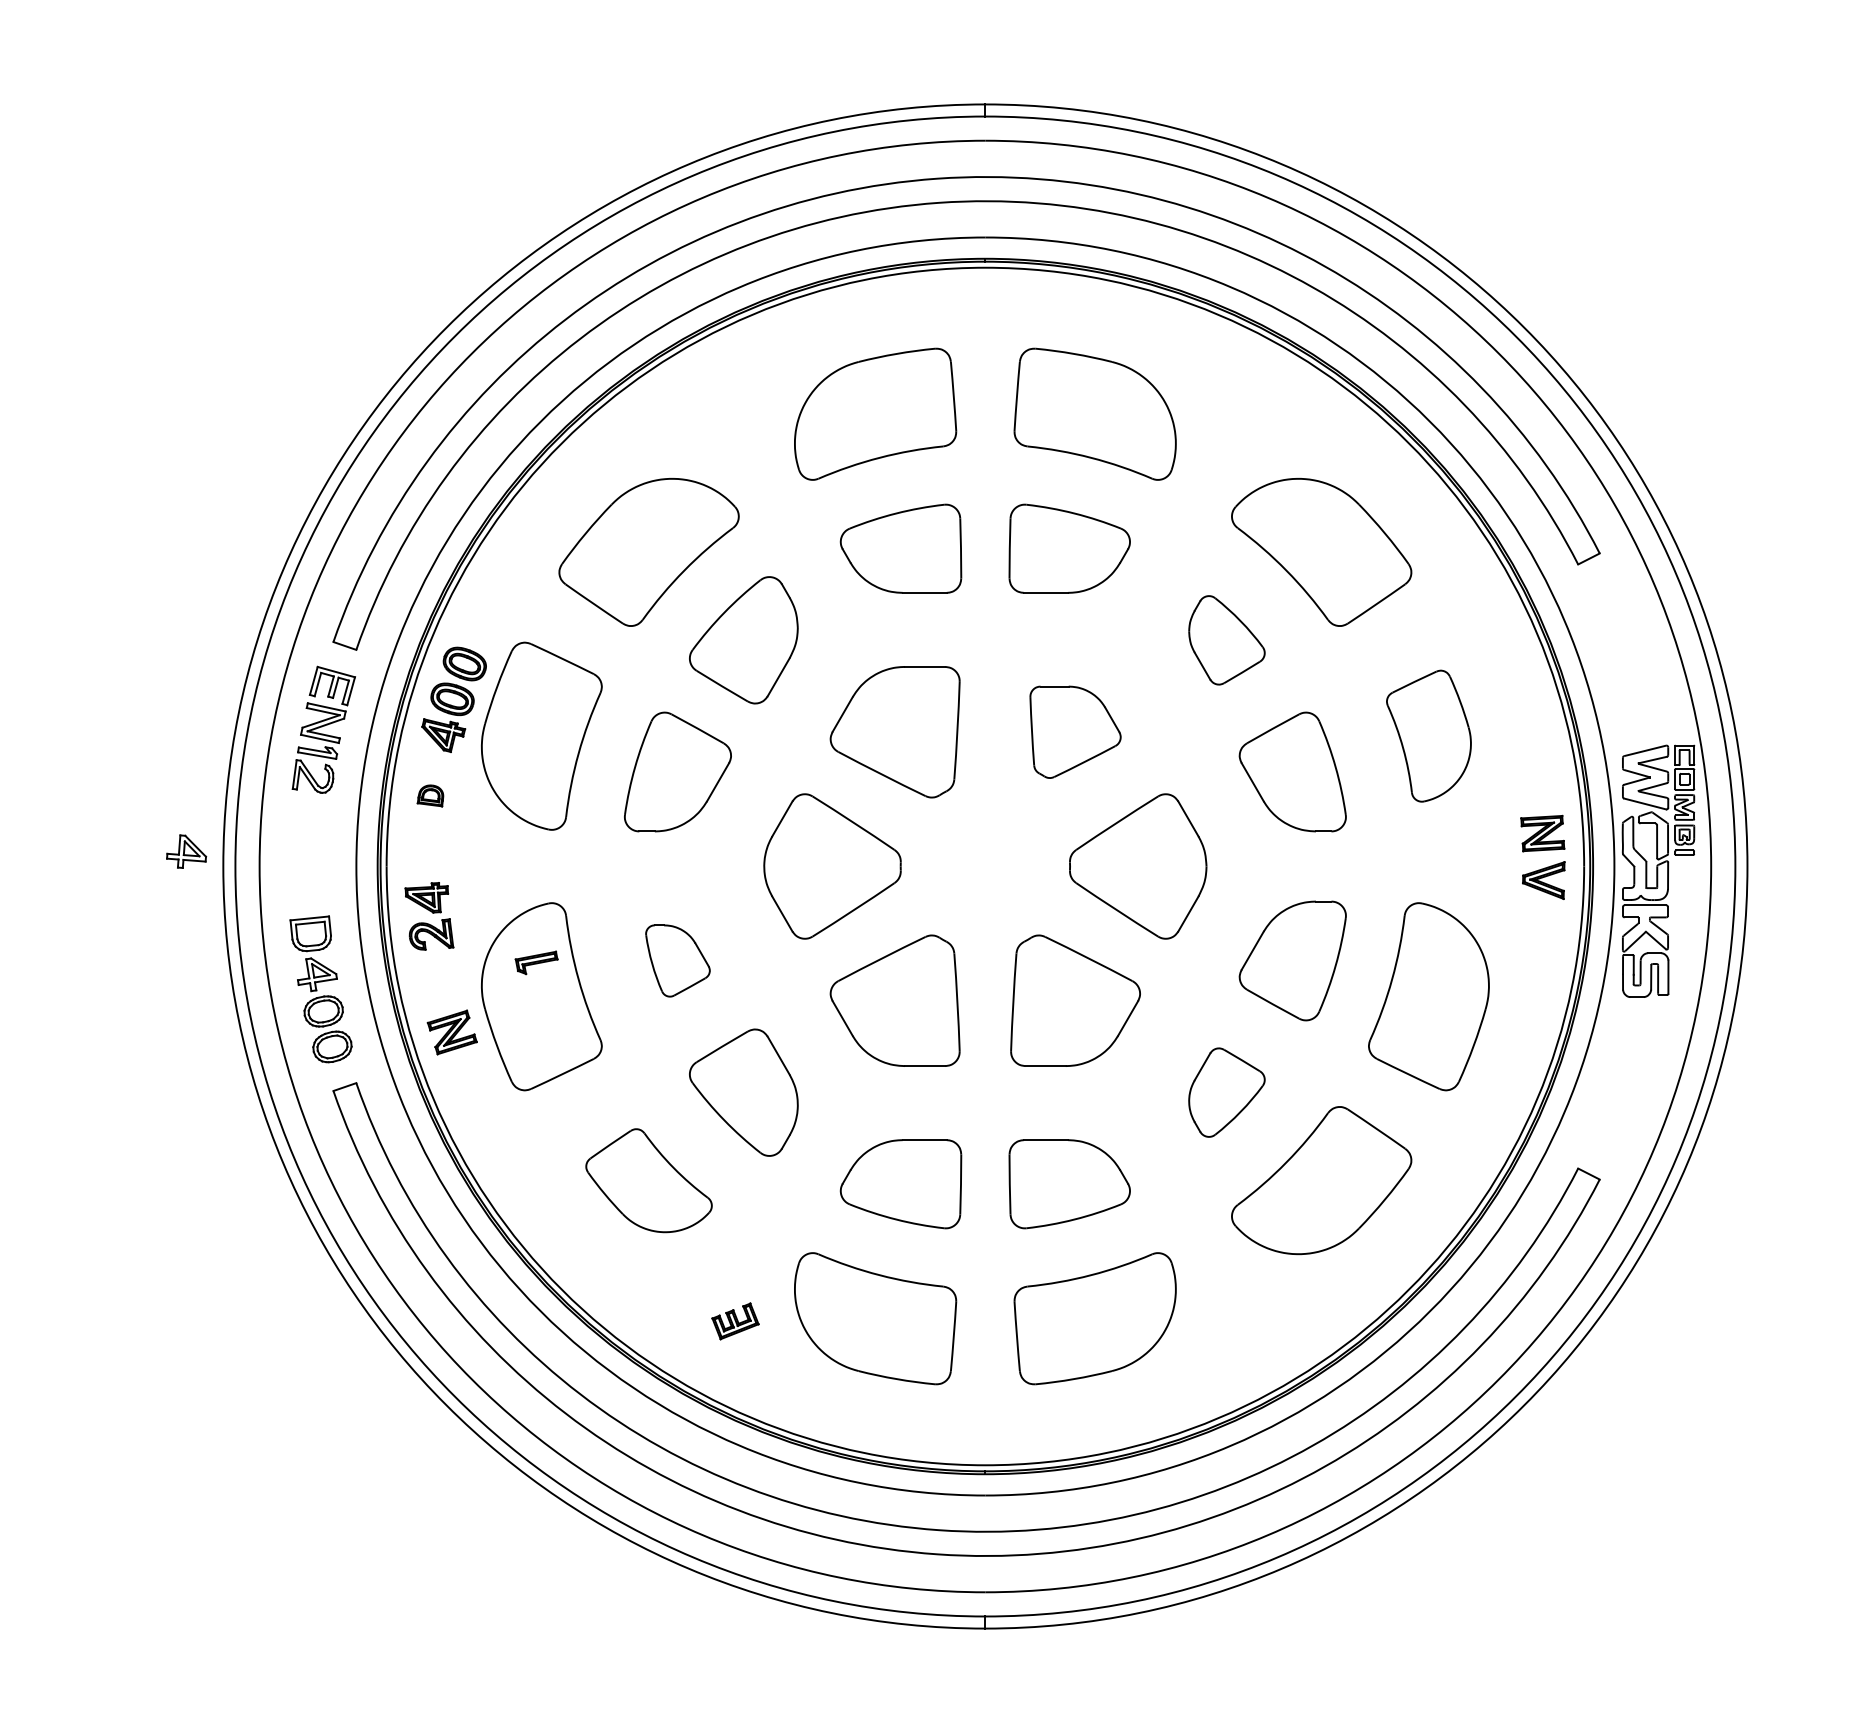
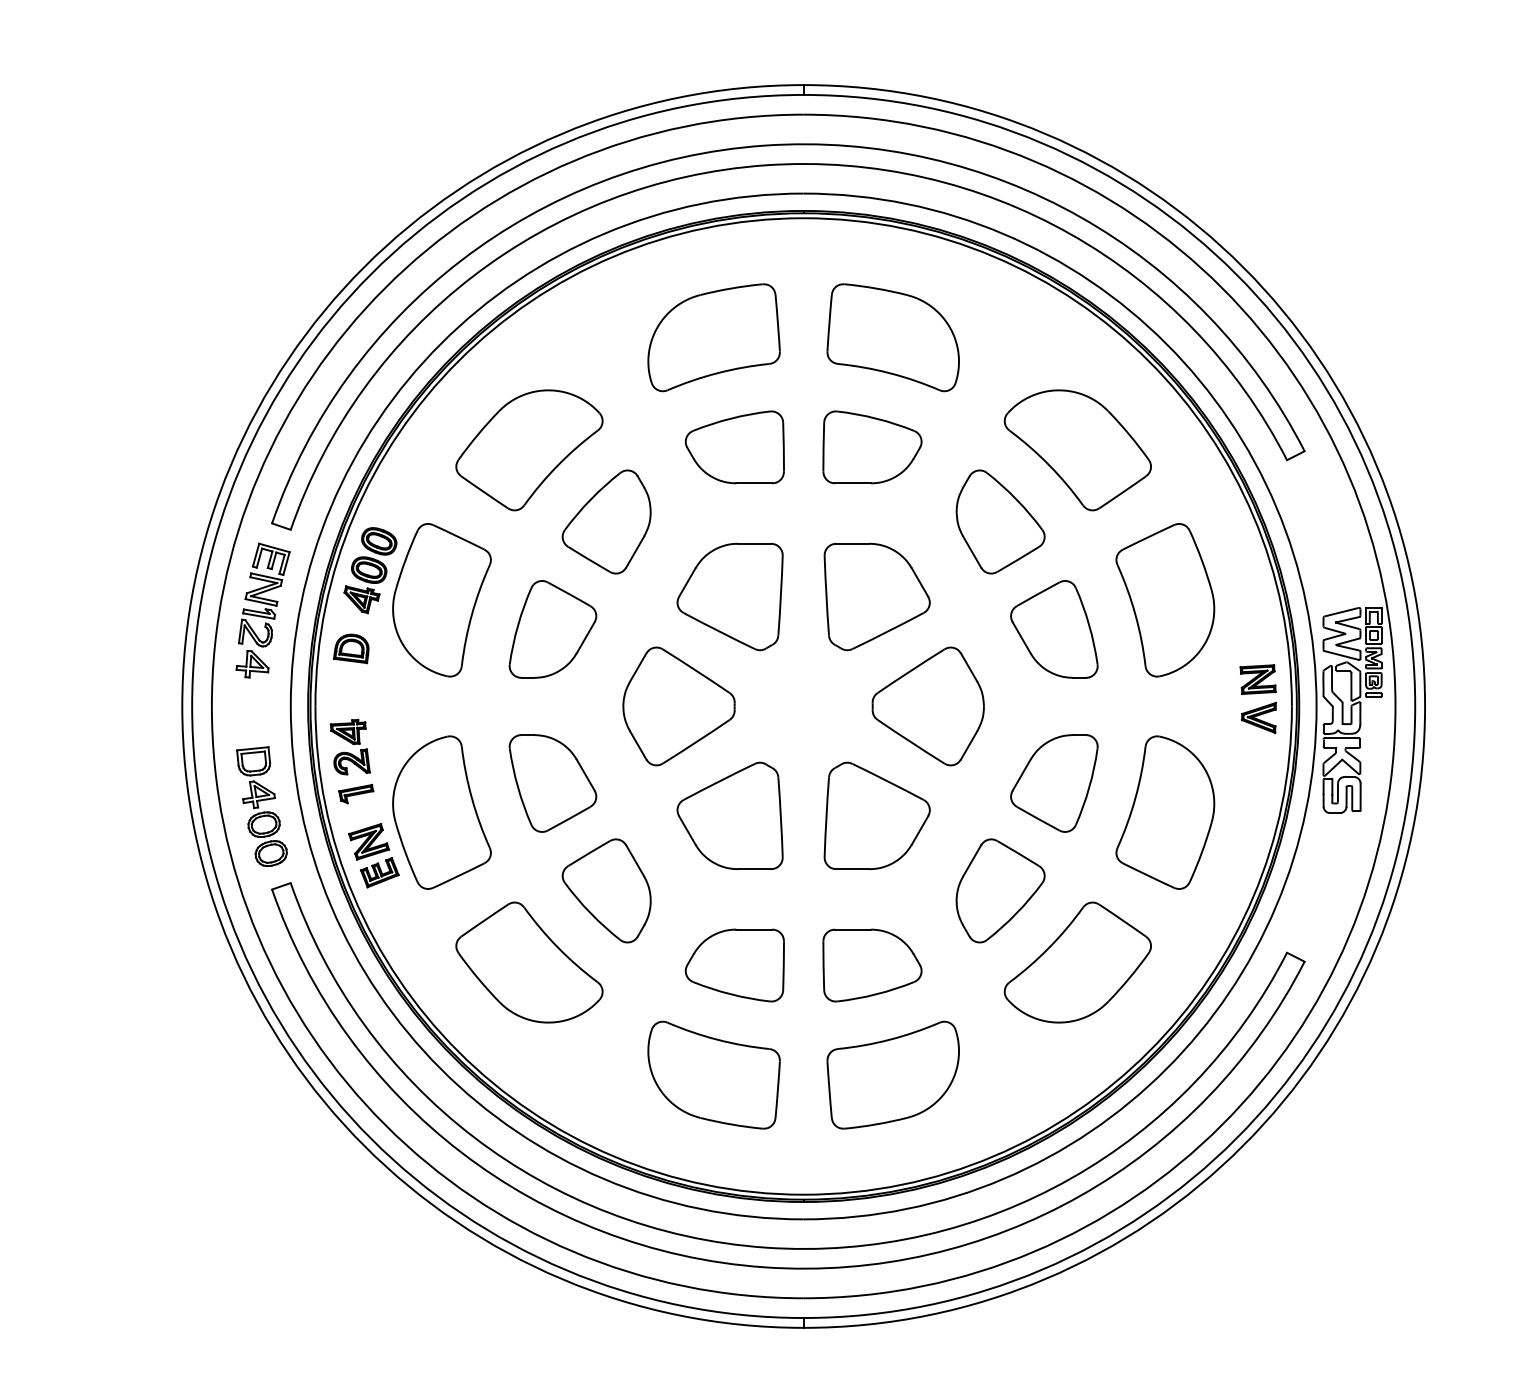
part: (1226, 640) -> (1000, 522), size x1.43
part: (1075, 732) -> (877, 597), size x1.43
part: (1428, 735) -> (1164, 599), size x1.43
part: (430, 795) -> (351, 648), size x1.67
part: (186, 851) -> (252, 664), moved
part: (677, 960) -> (552, 783), size x1.67
part: (536, 962) -> (356, 793), moved
part: (1226, 1092) -> (1000, 890), size x1.43
part: (648, 1180) -> (528, 962), size x1.43
part: (735, 1321) -> (379, 872), moved

